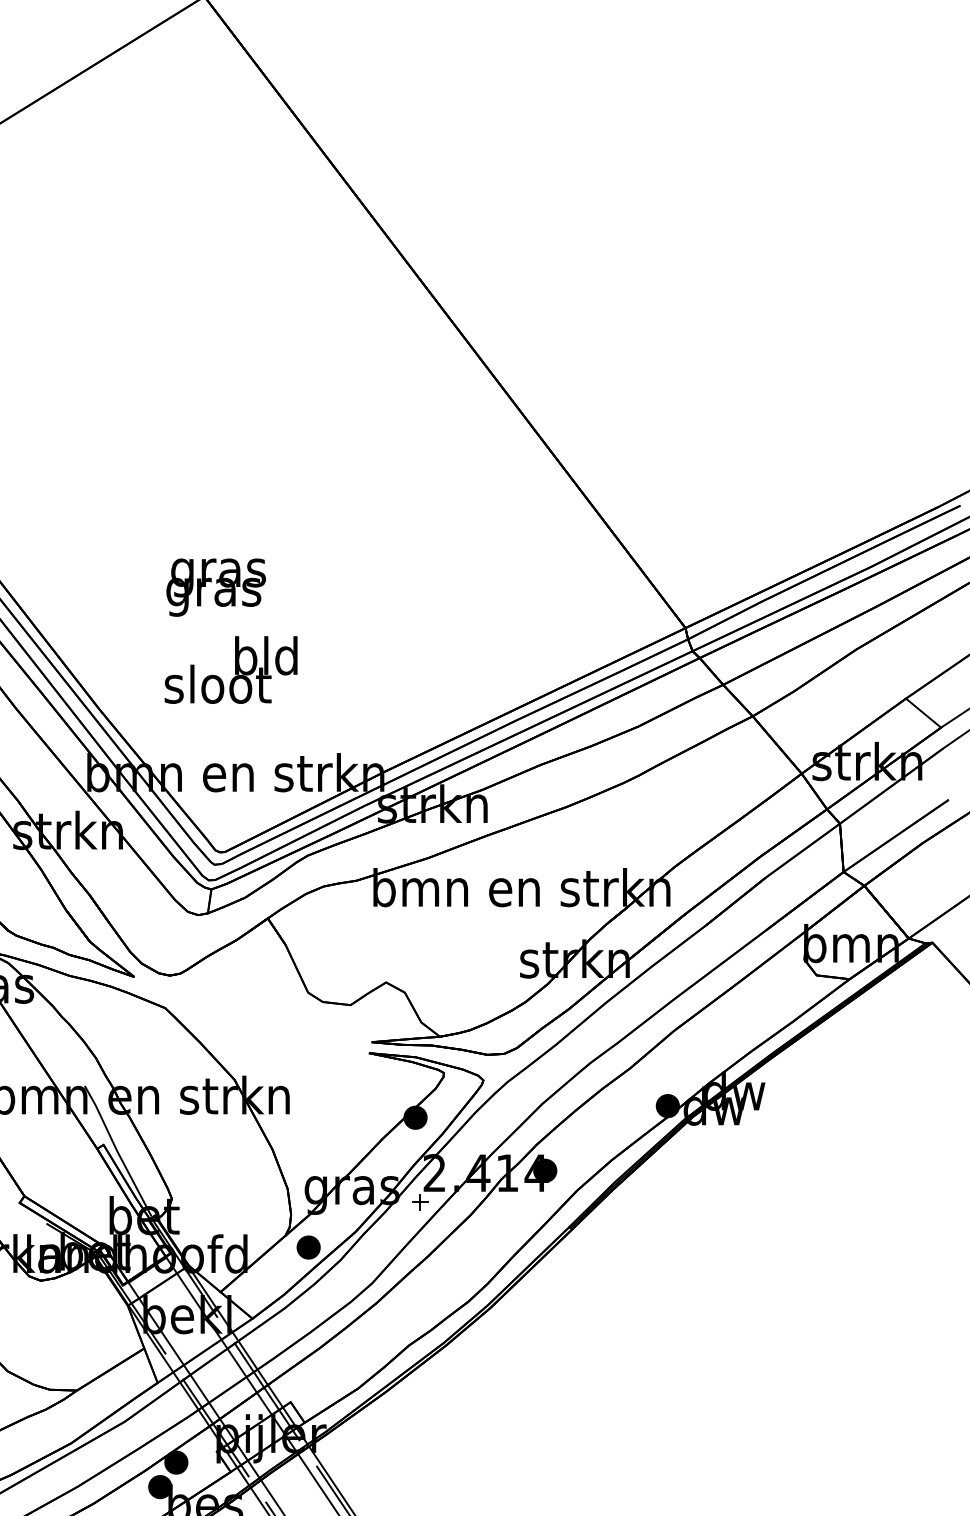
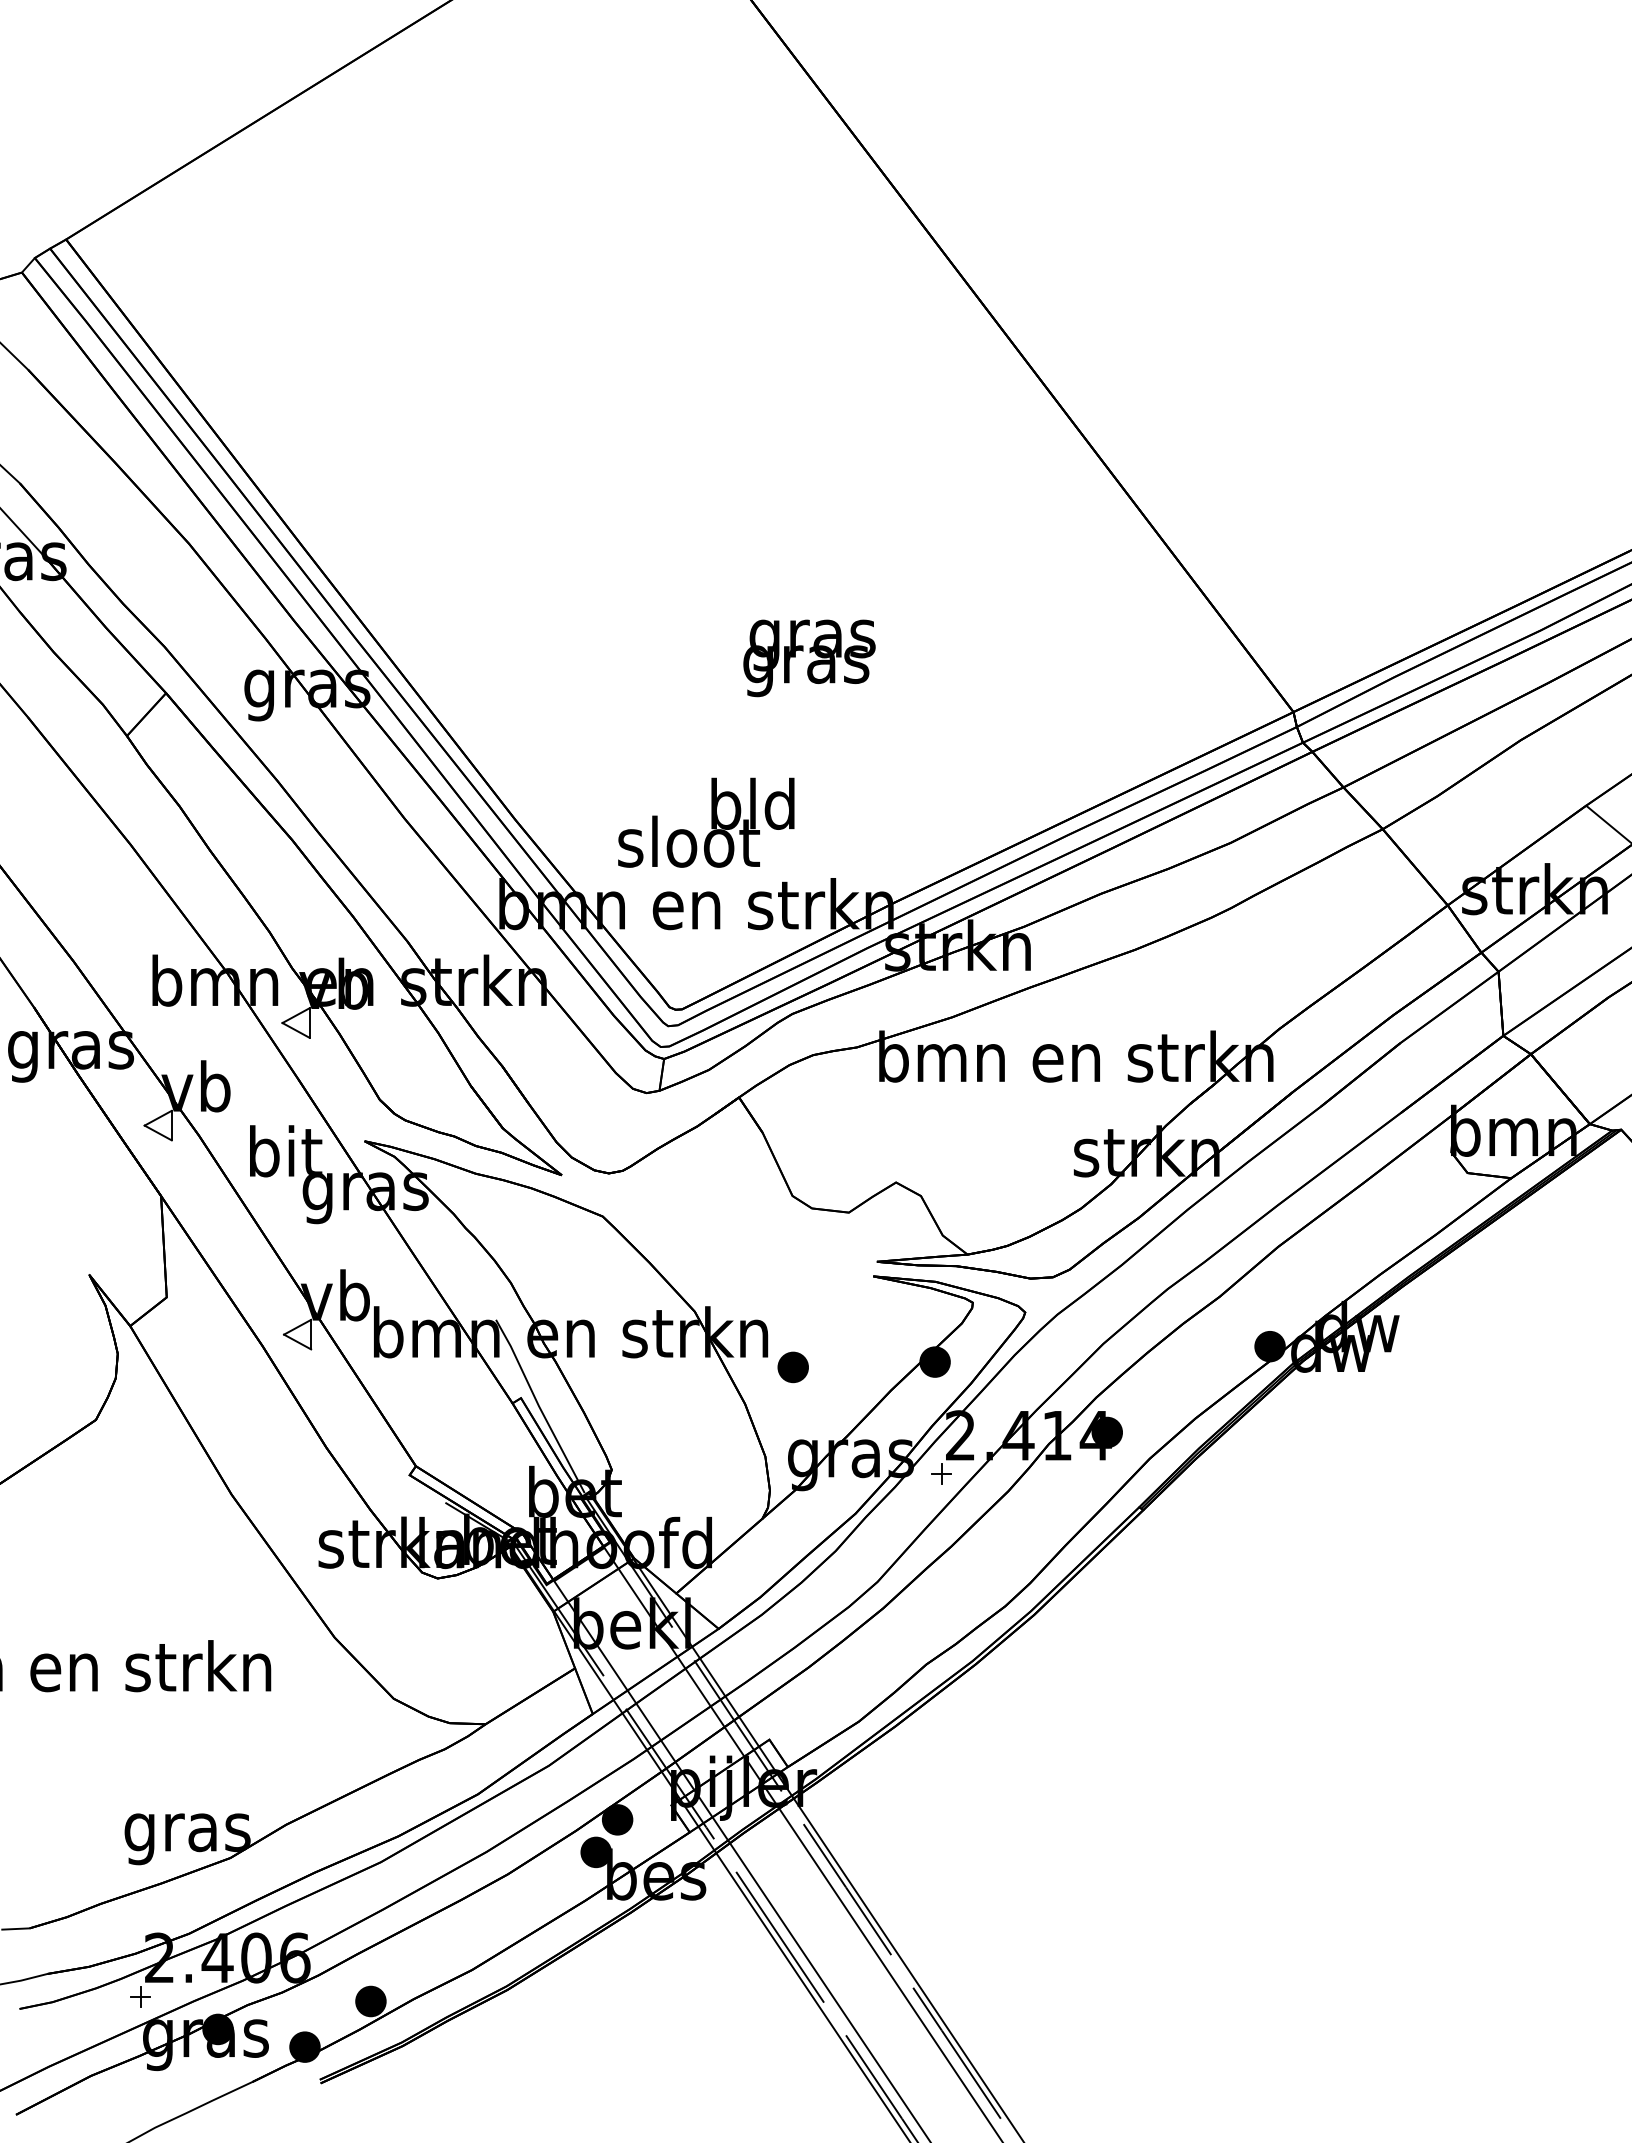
text: (216, 587) -> (809, 658), moved
text: (231, 669) -> (706, 822), moved
part: (308, 1247) -> (792, 1367), moved

